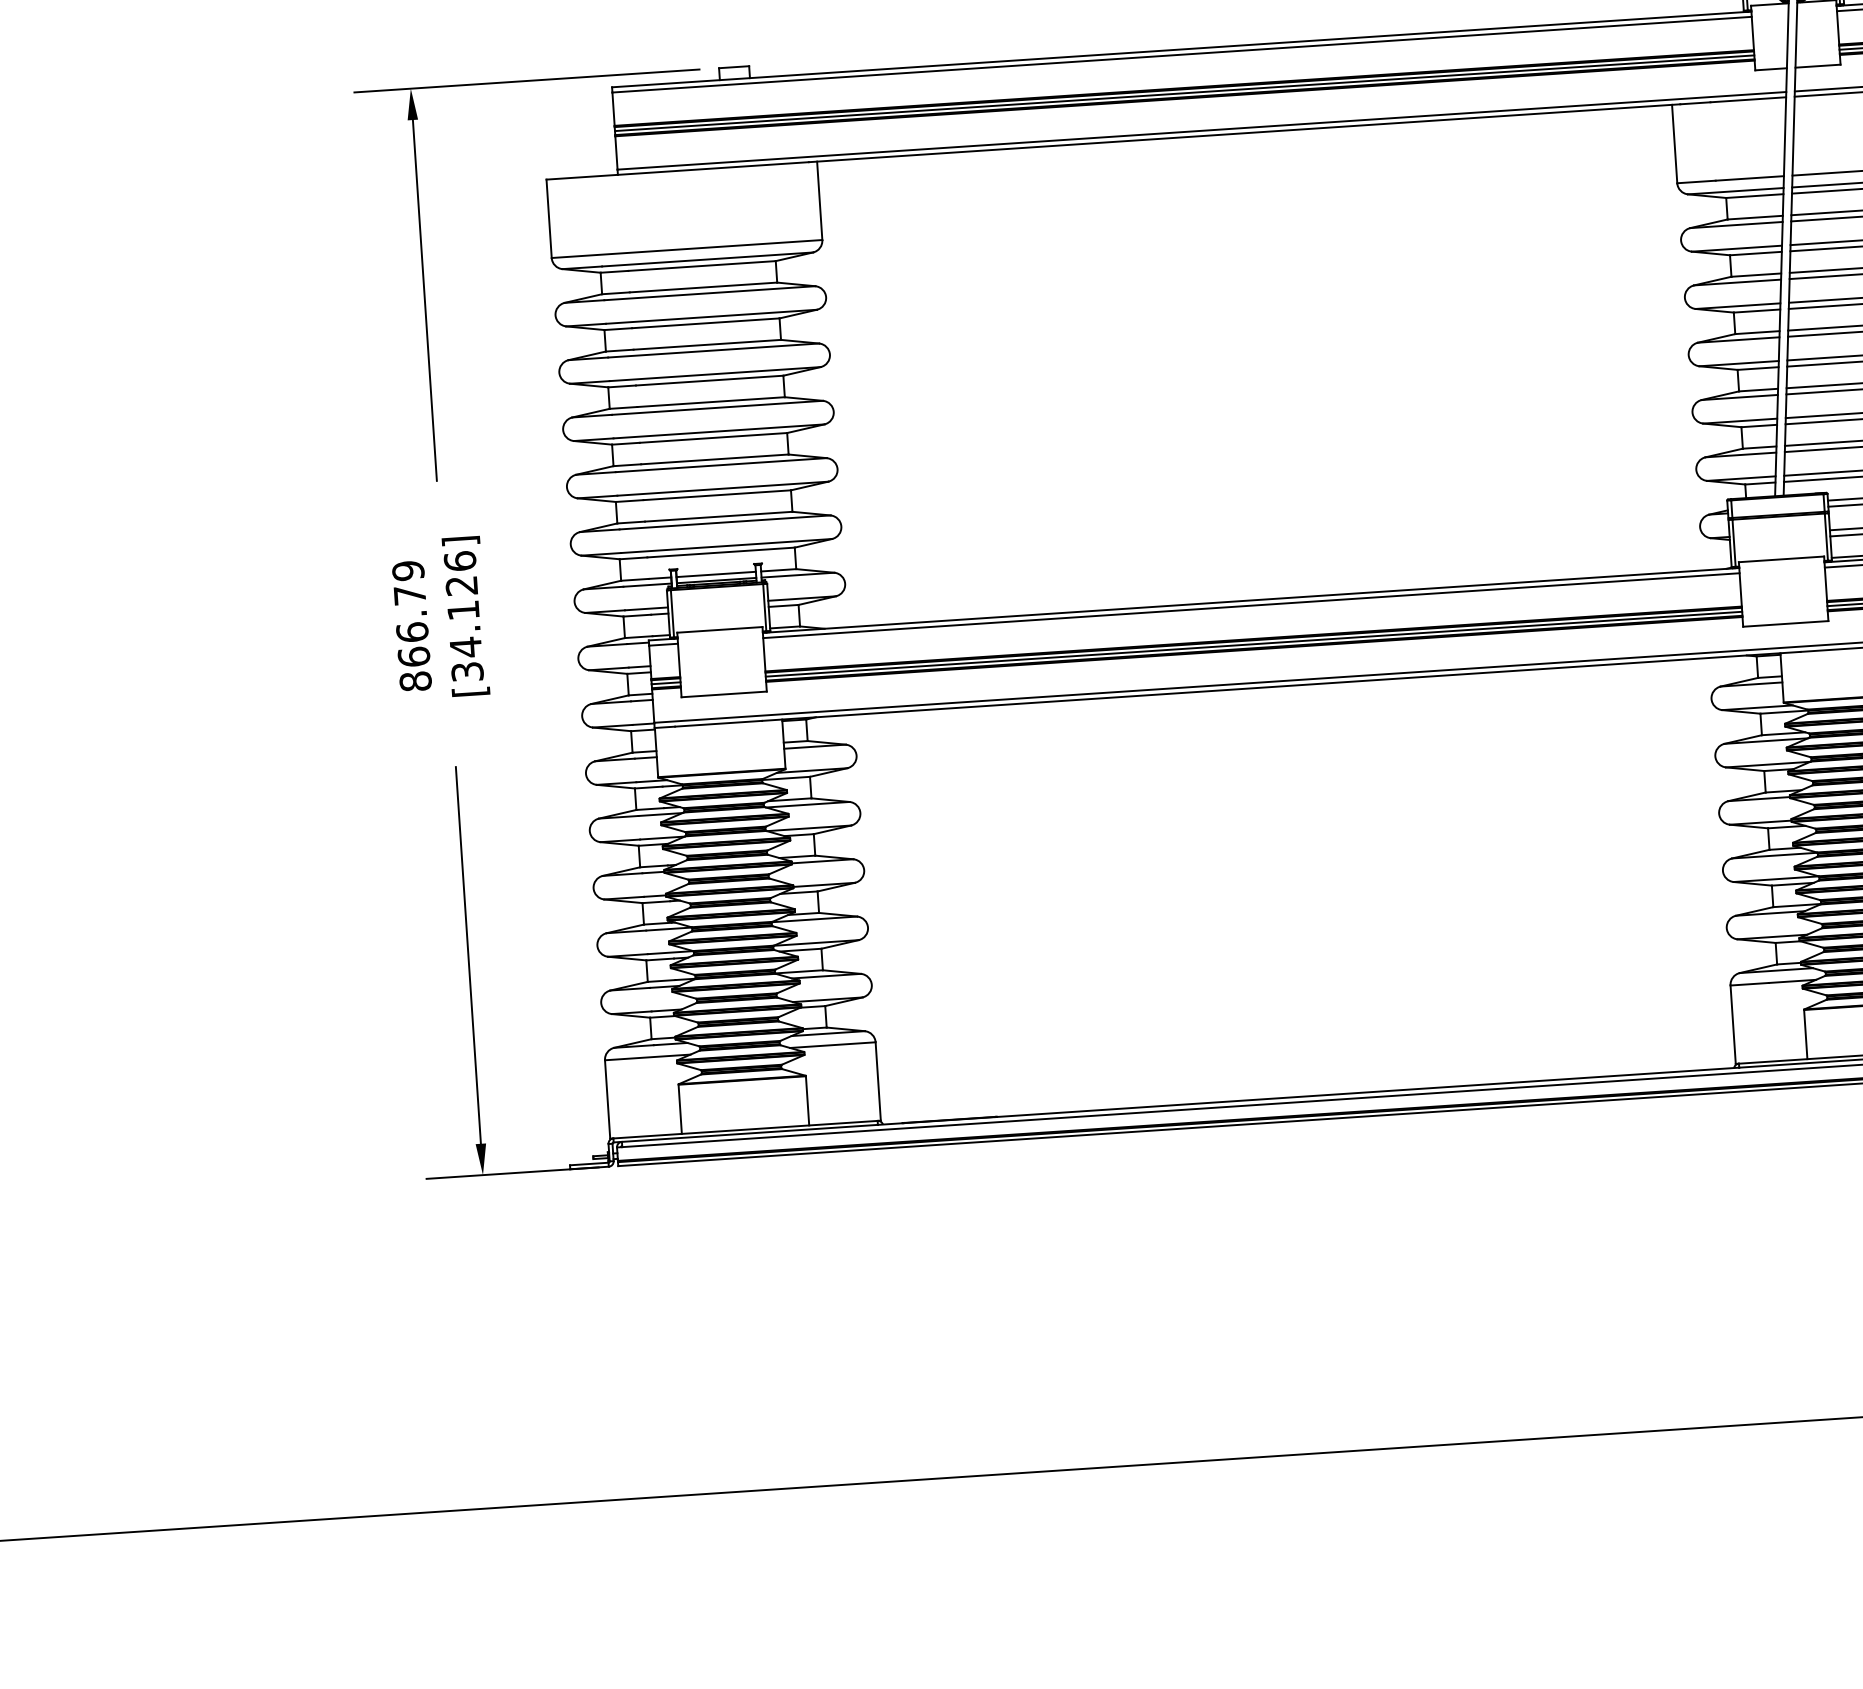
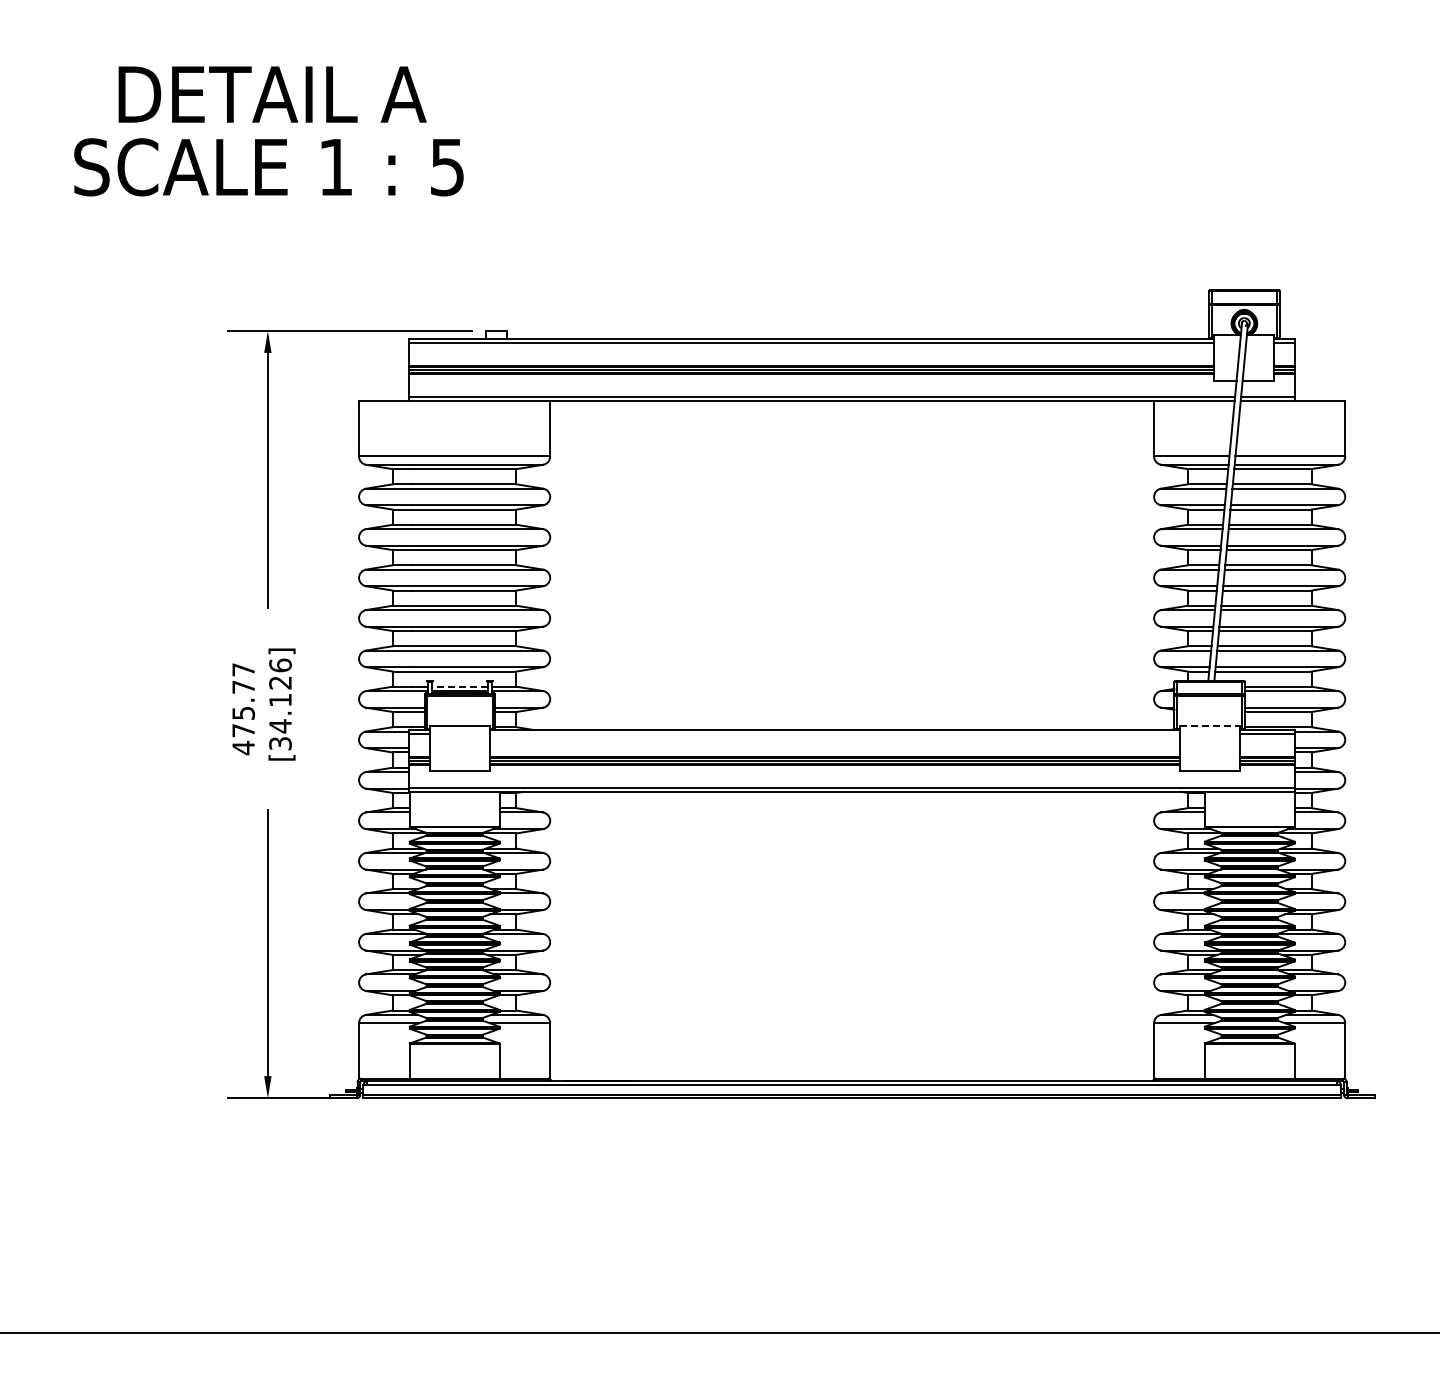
line: (1782, 558) -> (1210, 725), solid -> dashed
line: (715, 574) -> (459, 686), solid -> dashed
line: (1250, 605) -> (834, 733), removed
text: (411, 627) -> (243, 709), 866.79 -> 475.77

